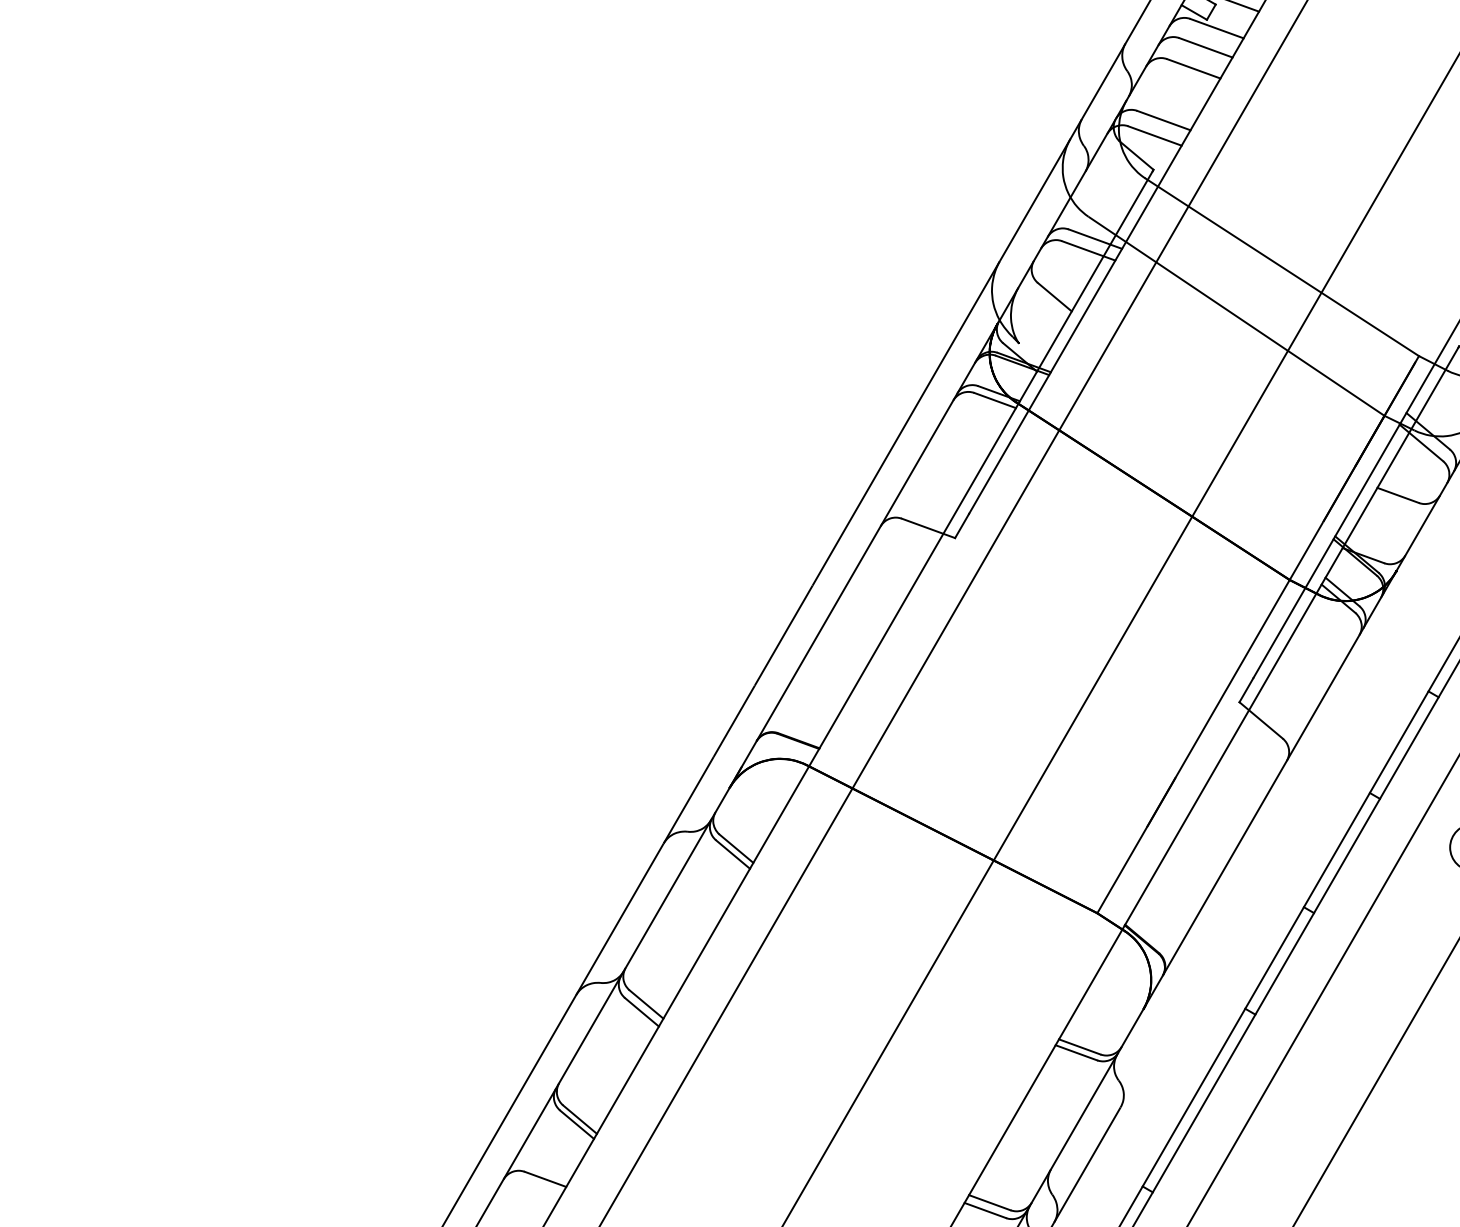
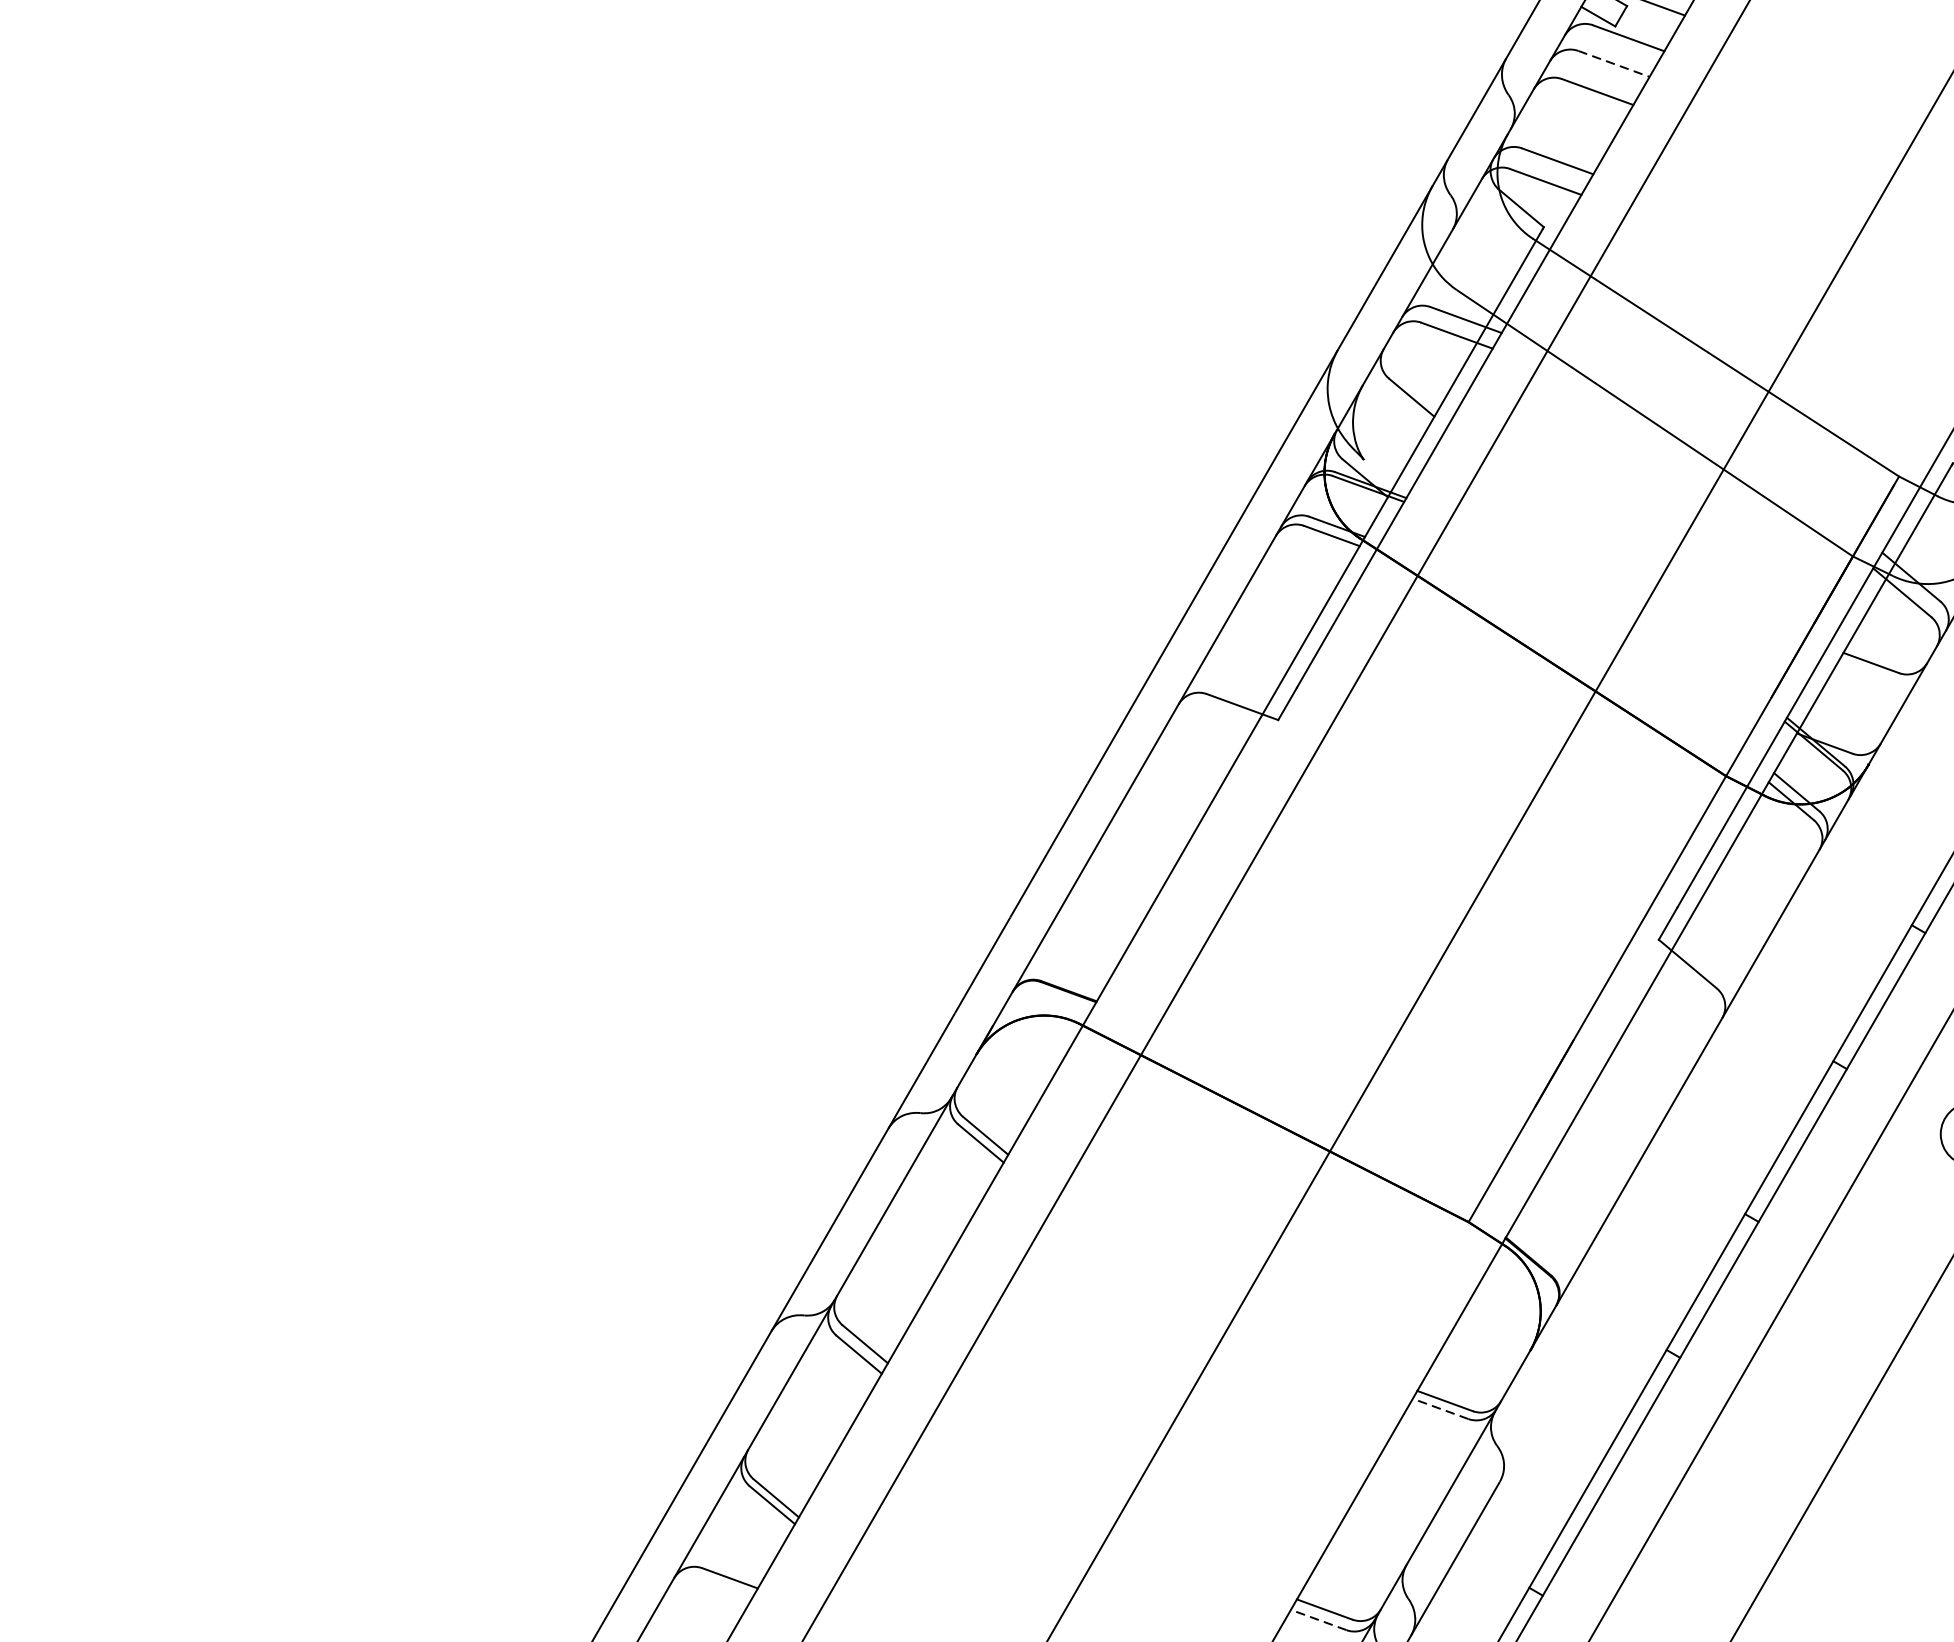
line: (1206, 47) -> (1614, 63), solid -> dashed
line: (1075, 1052) -> (1439, 1408), solid -> dashed
line: (984, 1210) -> (1317, 1619), solid -> dashed

